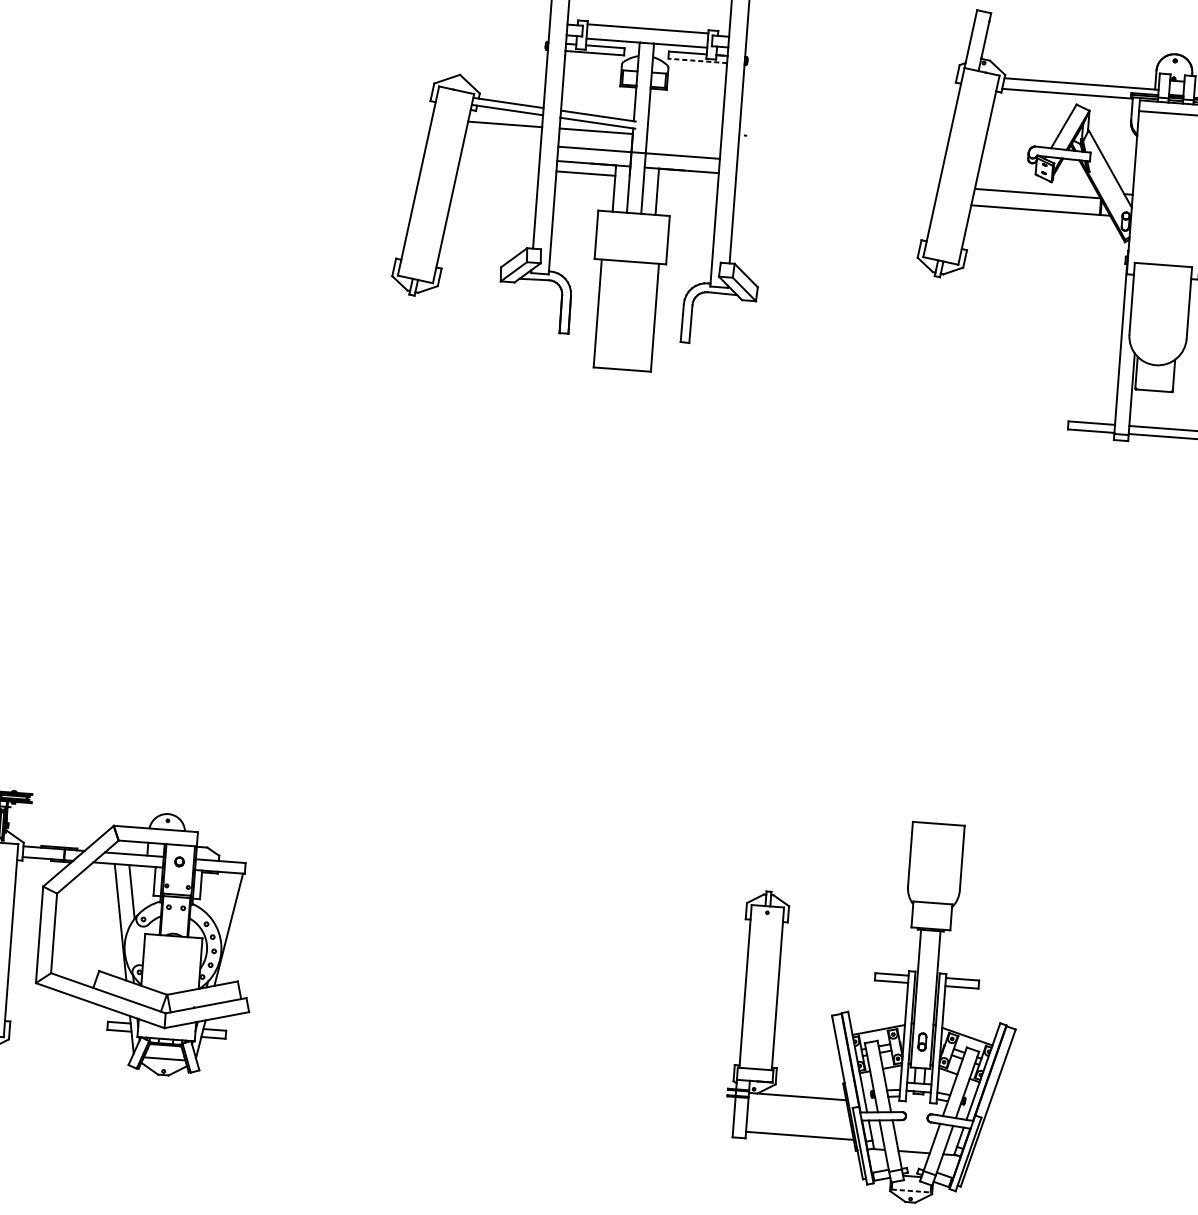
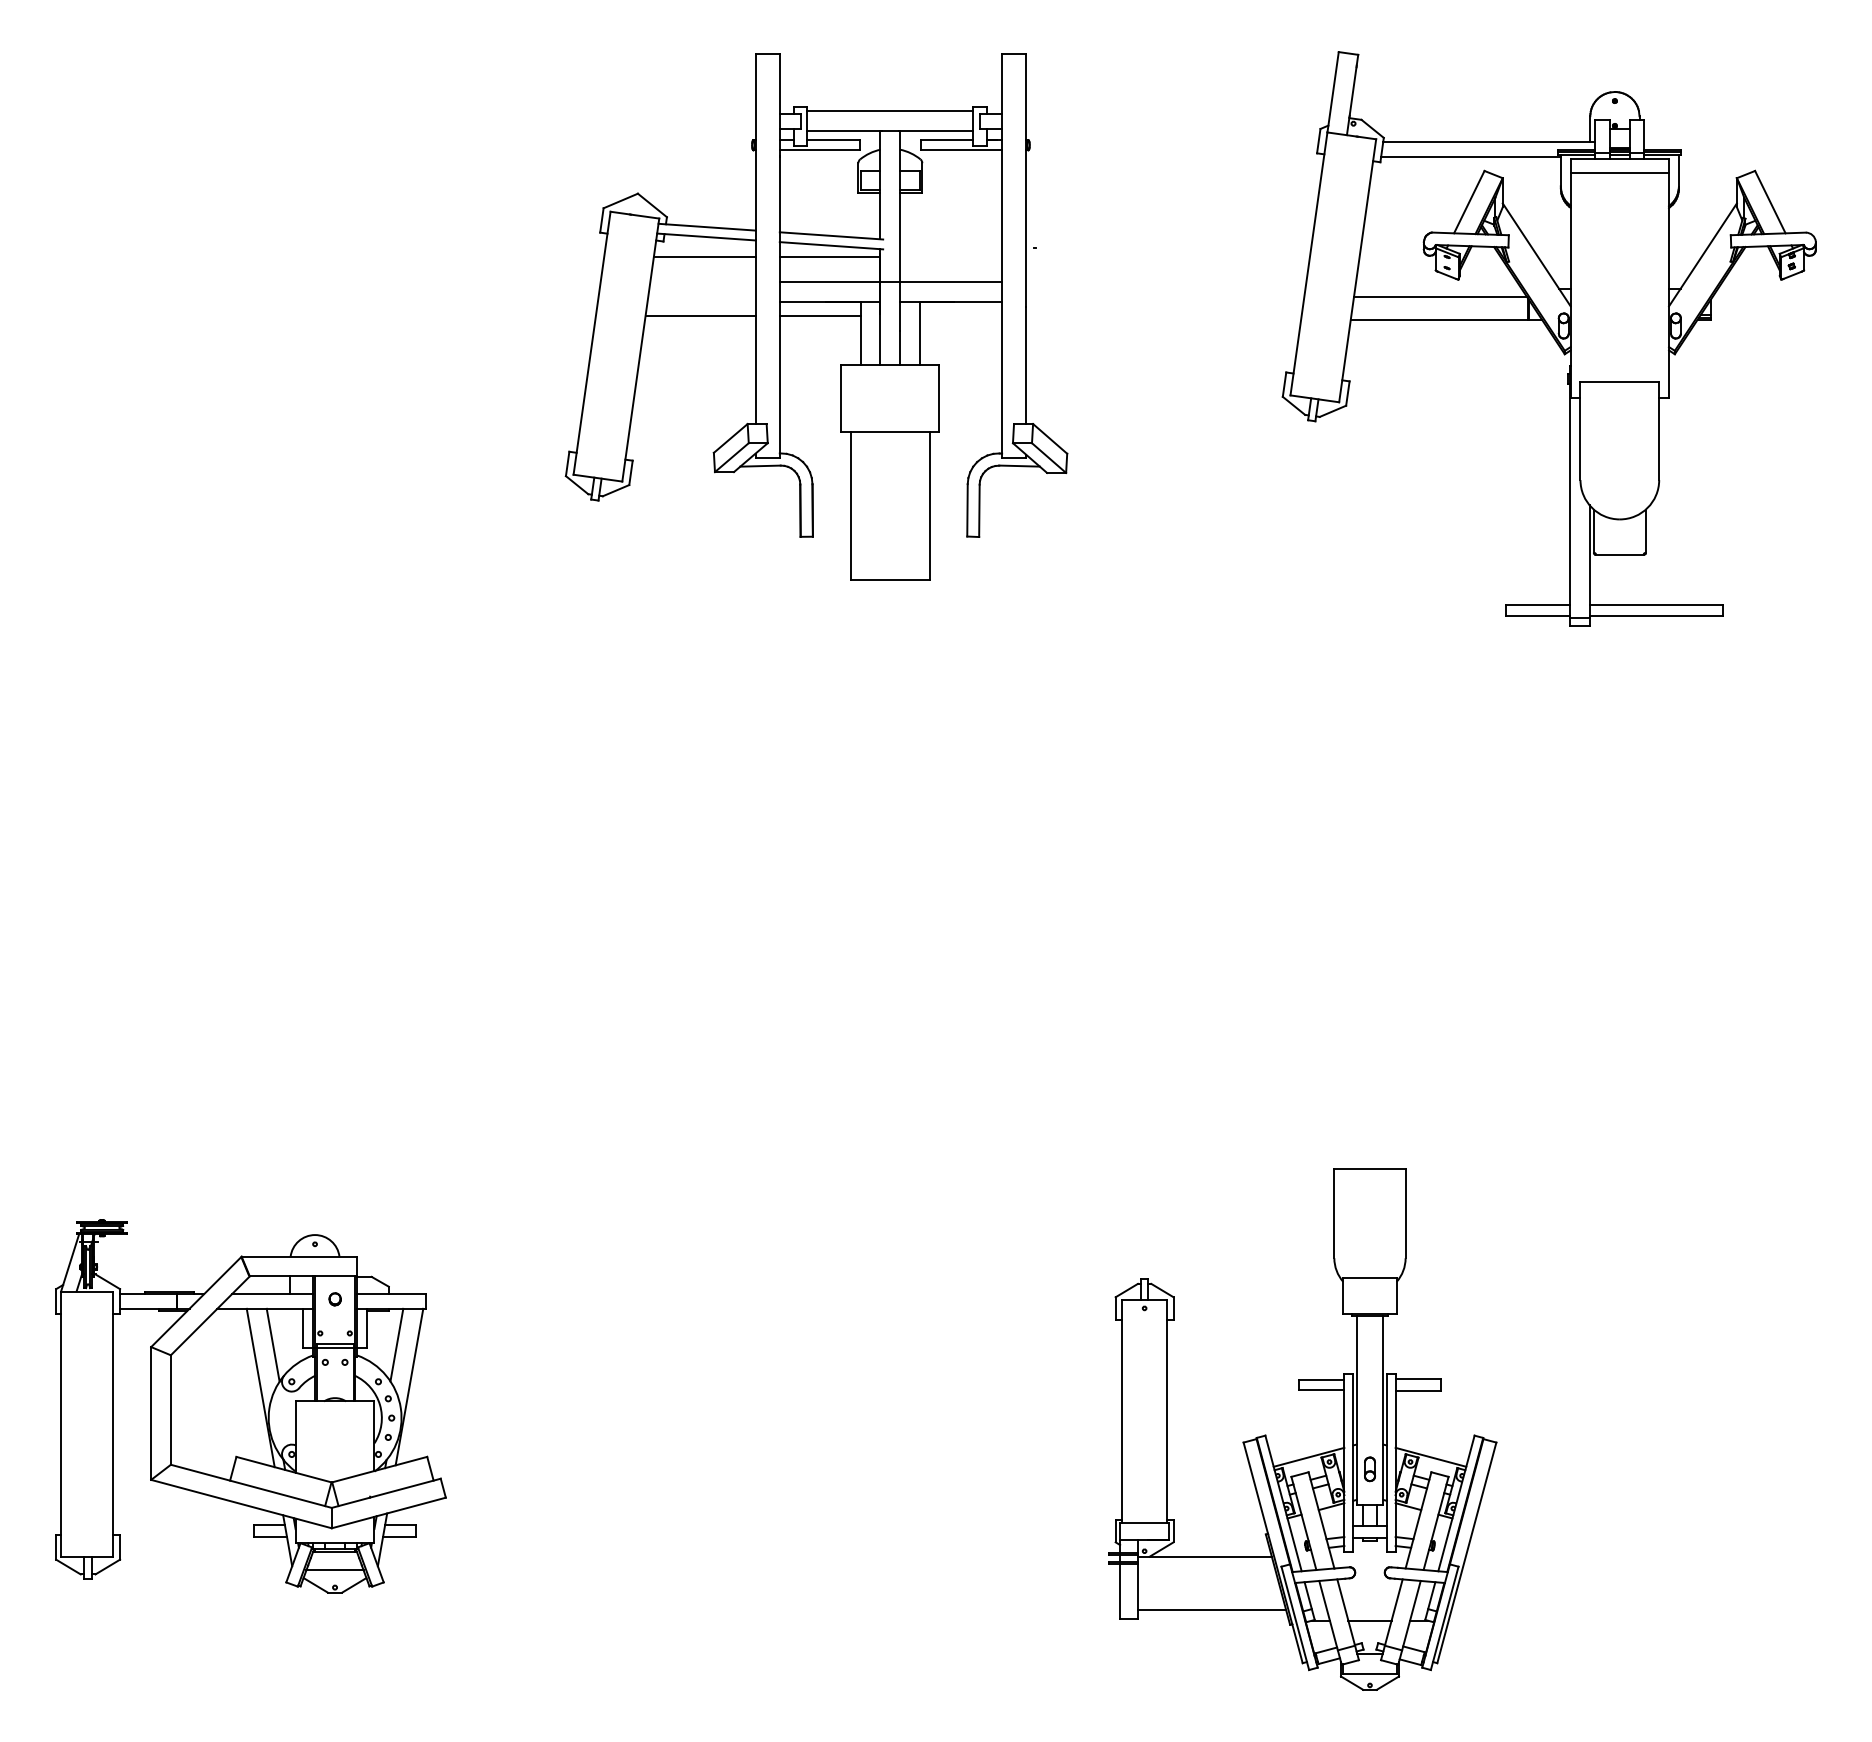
line: (697, 61) -> (961, 150), dashed -> solid
line: (498, 166) -> (700, 315), added
line: (221, 898) -> (396, 1344), added
line: (910, 1191) -> (1369, 1674), dashed -> solid

